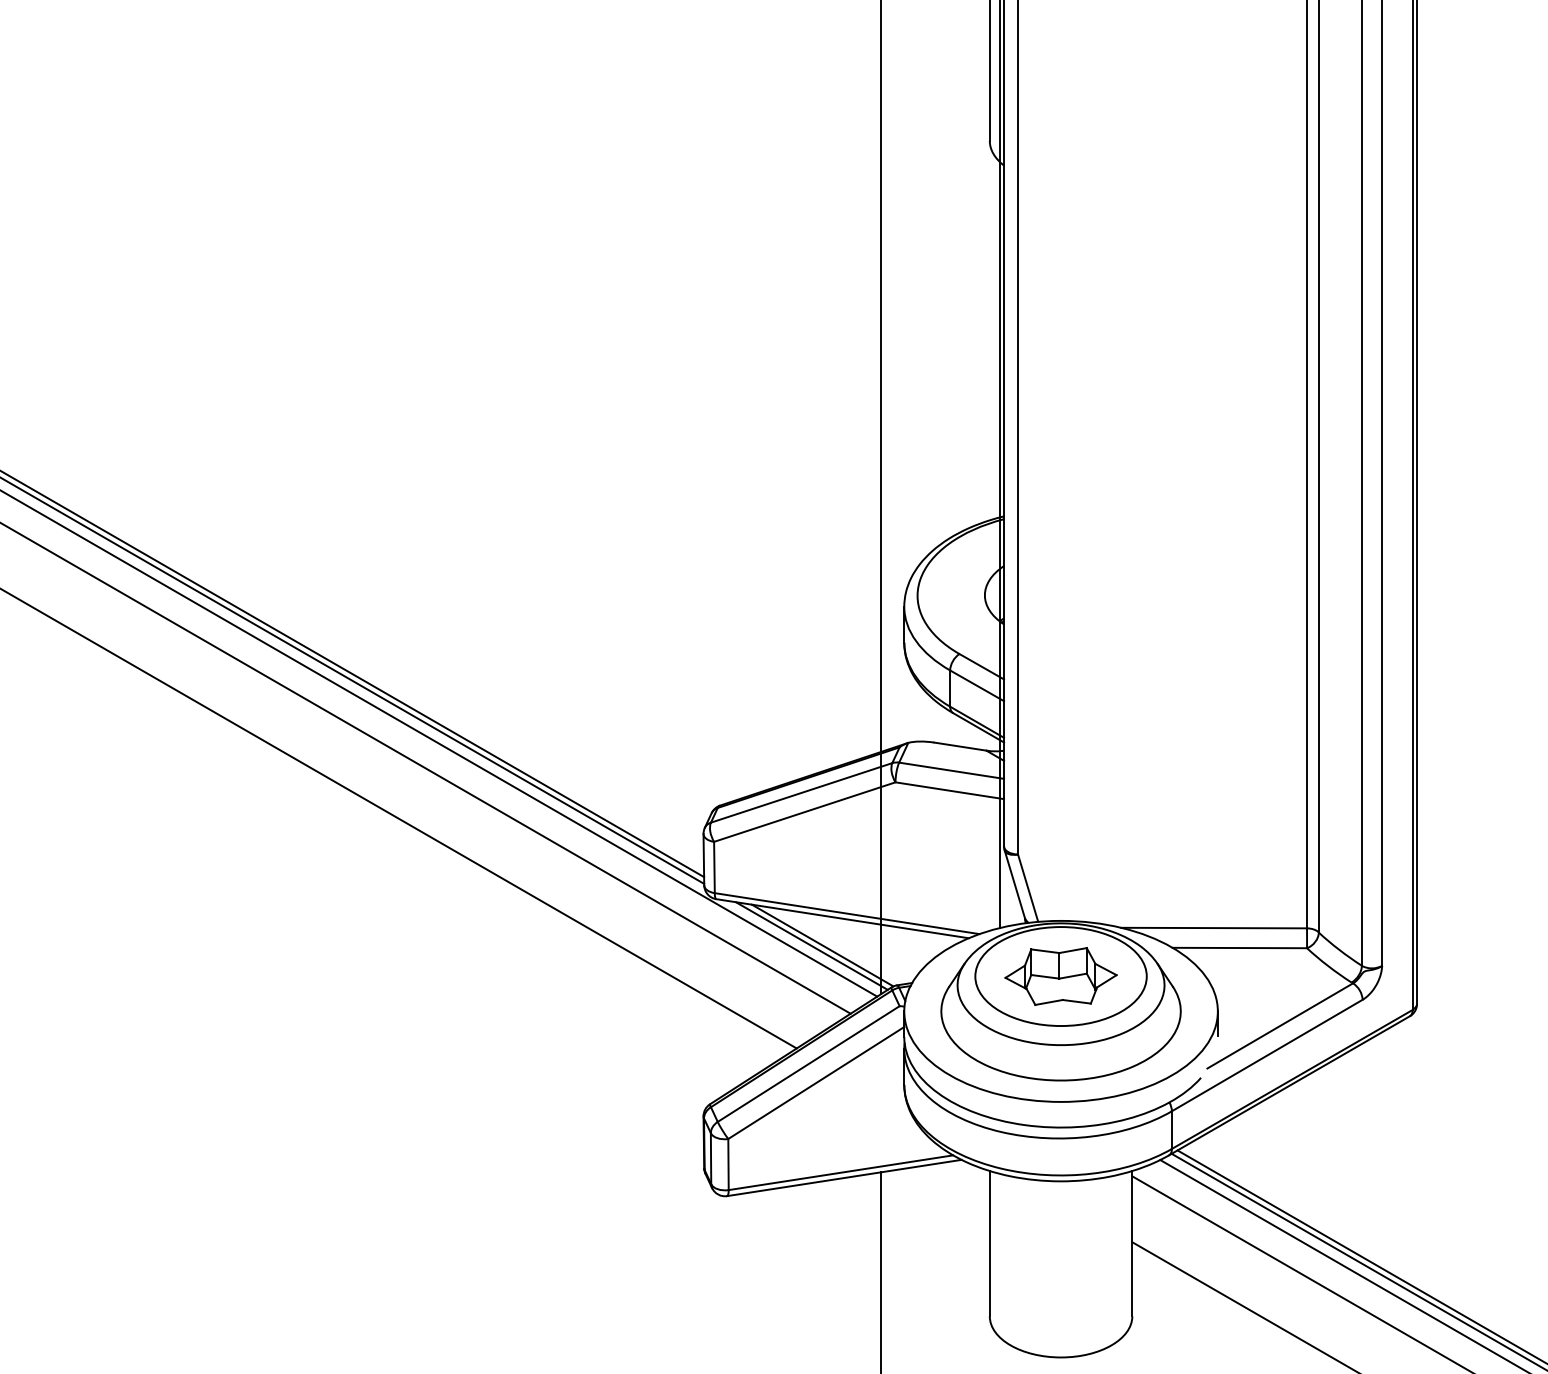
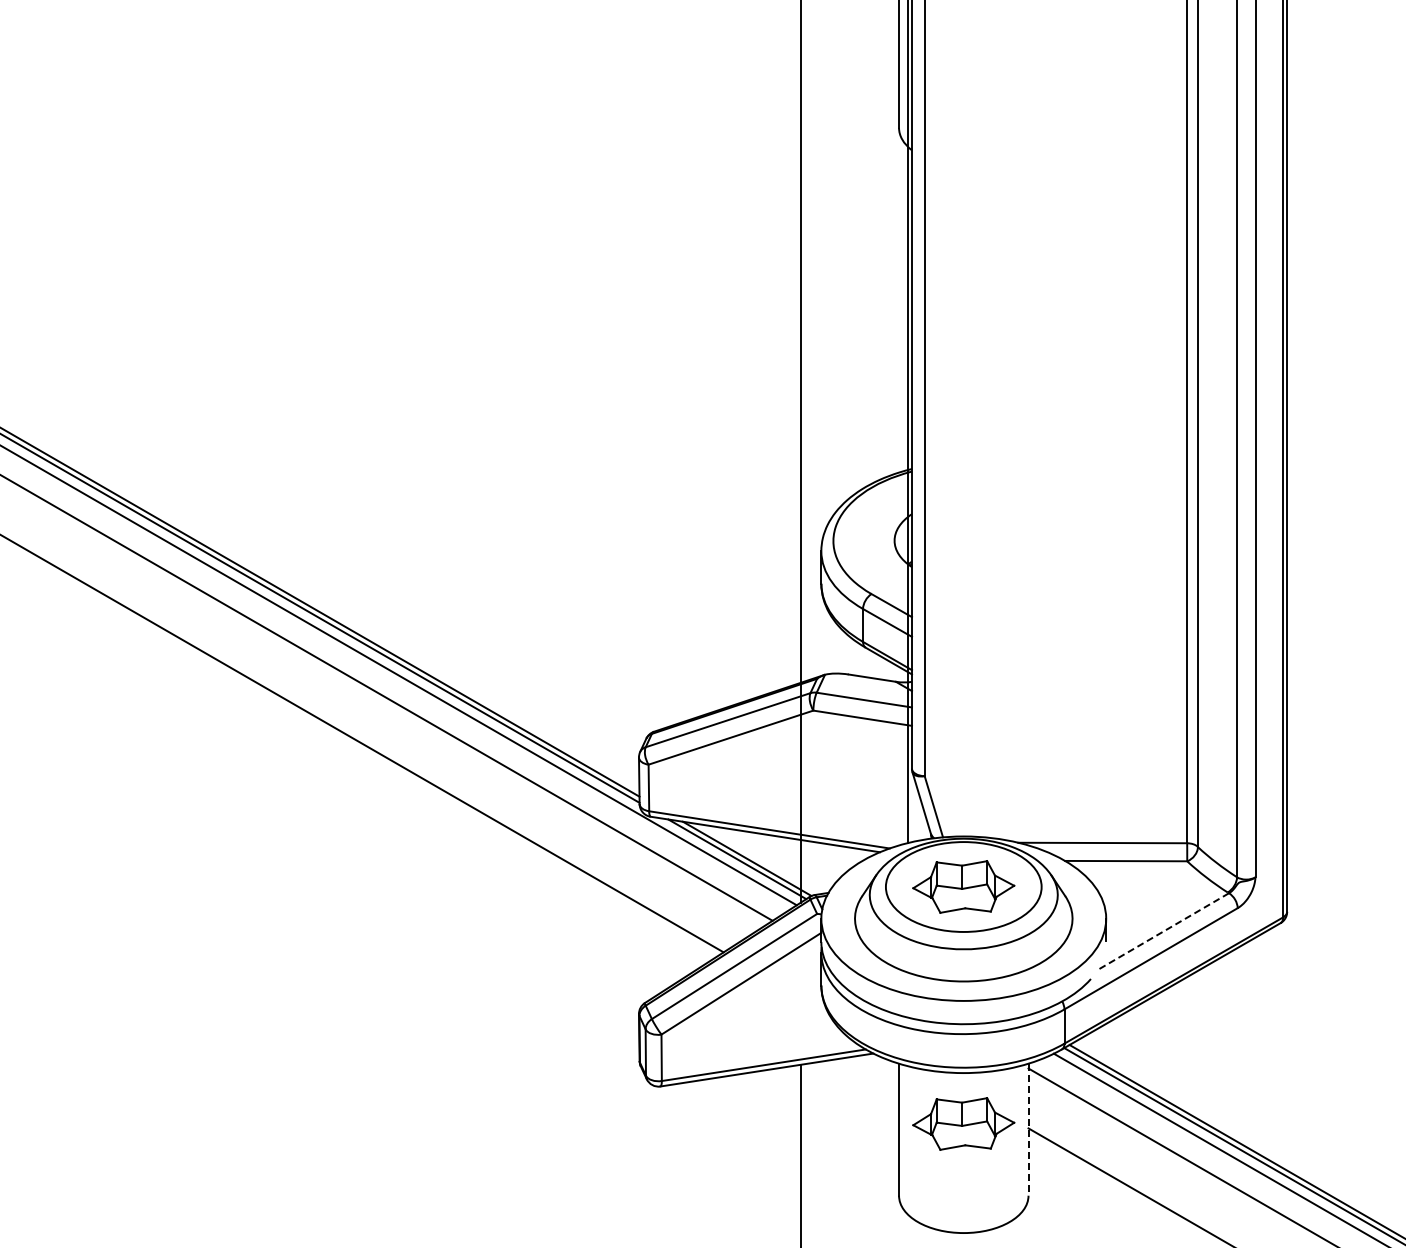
line: (1279, 1025) -> (1162, 931), solid -> dashed
part: (1060, 1236) -> (963, 1123), added
line: (1132, 1243) -> (1028, 1129), solid -> dashed

